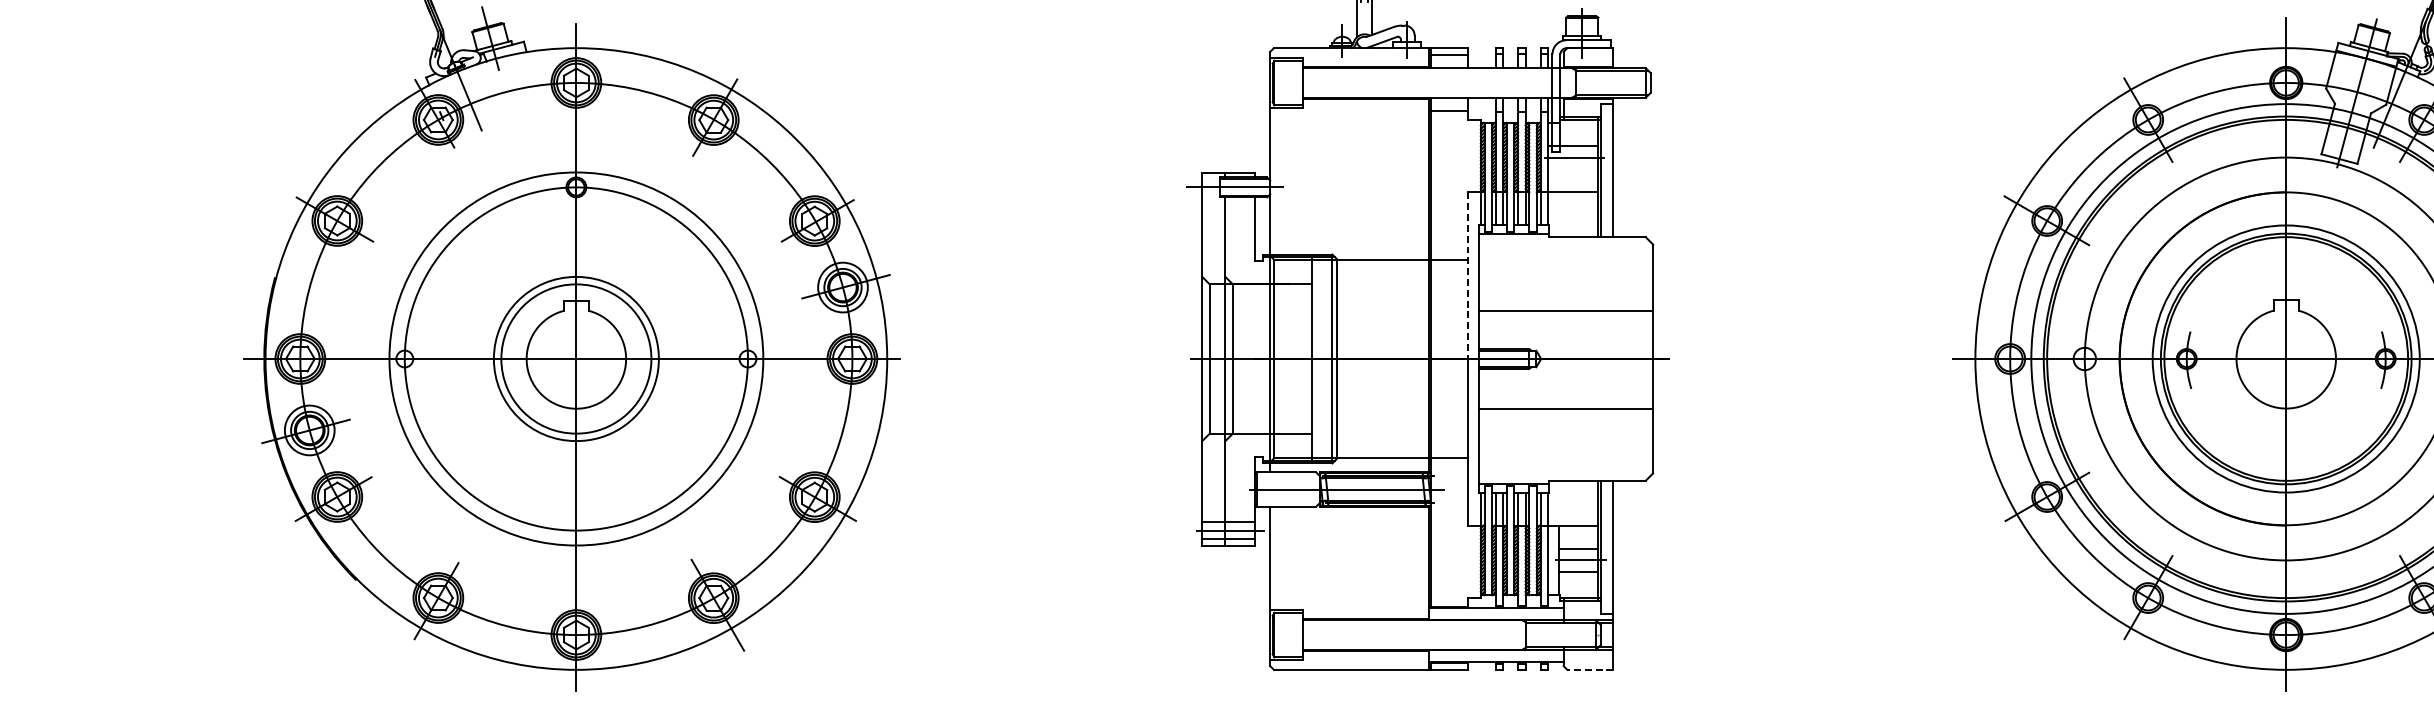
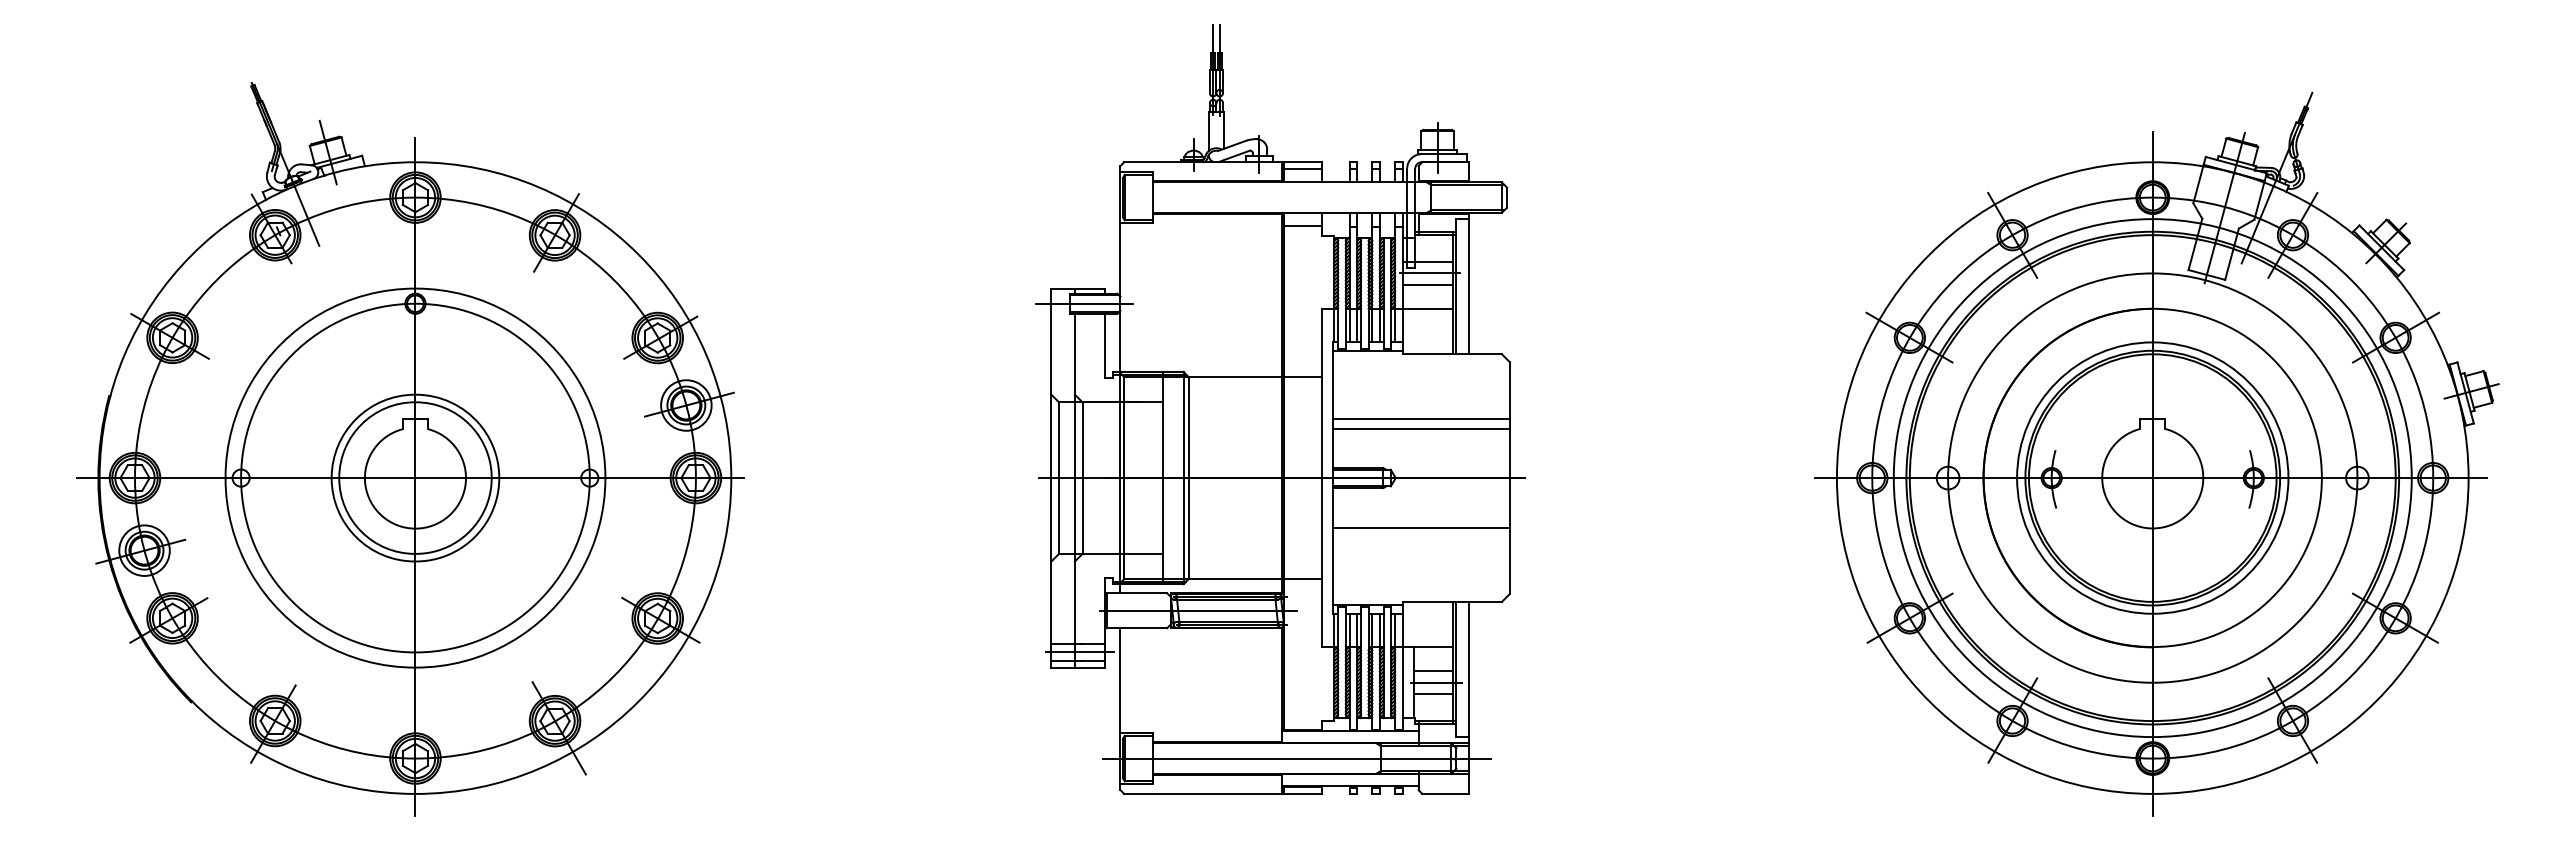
line: (1572, 168) -> (1427, 284), added
line: (1468, 275) -> (1321, 393), dashed -> solid
line: (1565, 300) -> (1420, 418), added
line: (1443, 634) -> (1296, 758), added
line: (1590, 669) -> (1445, 793), dashed -> solid

